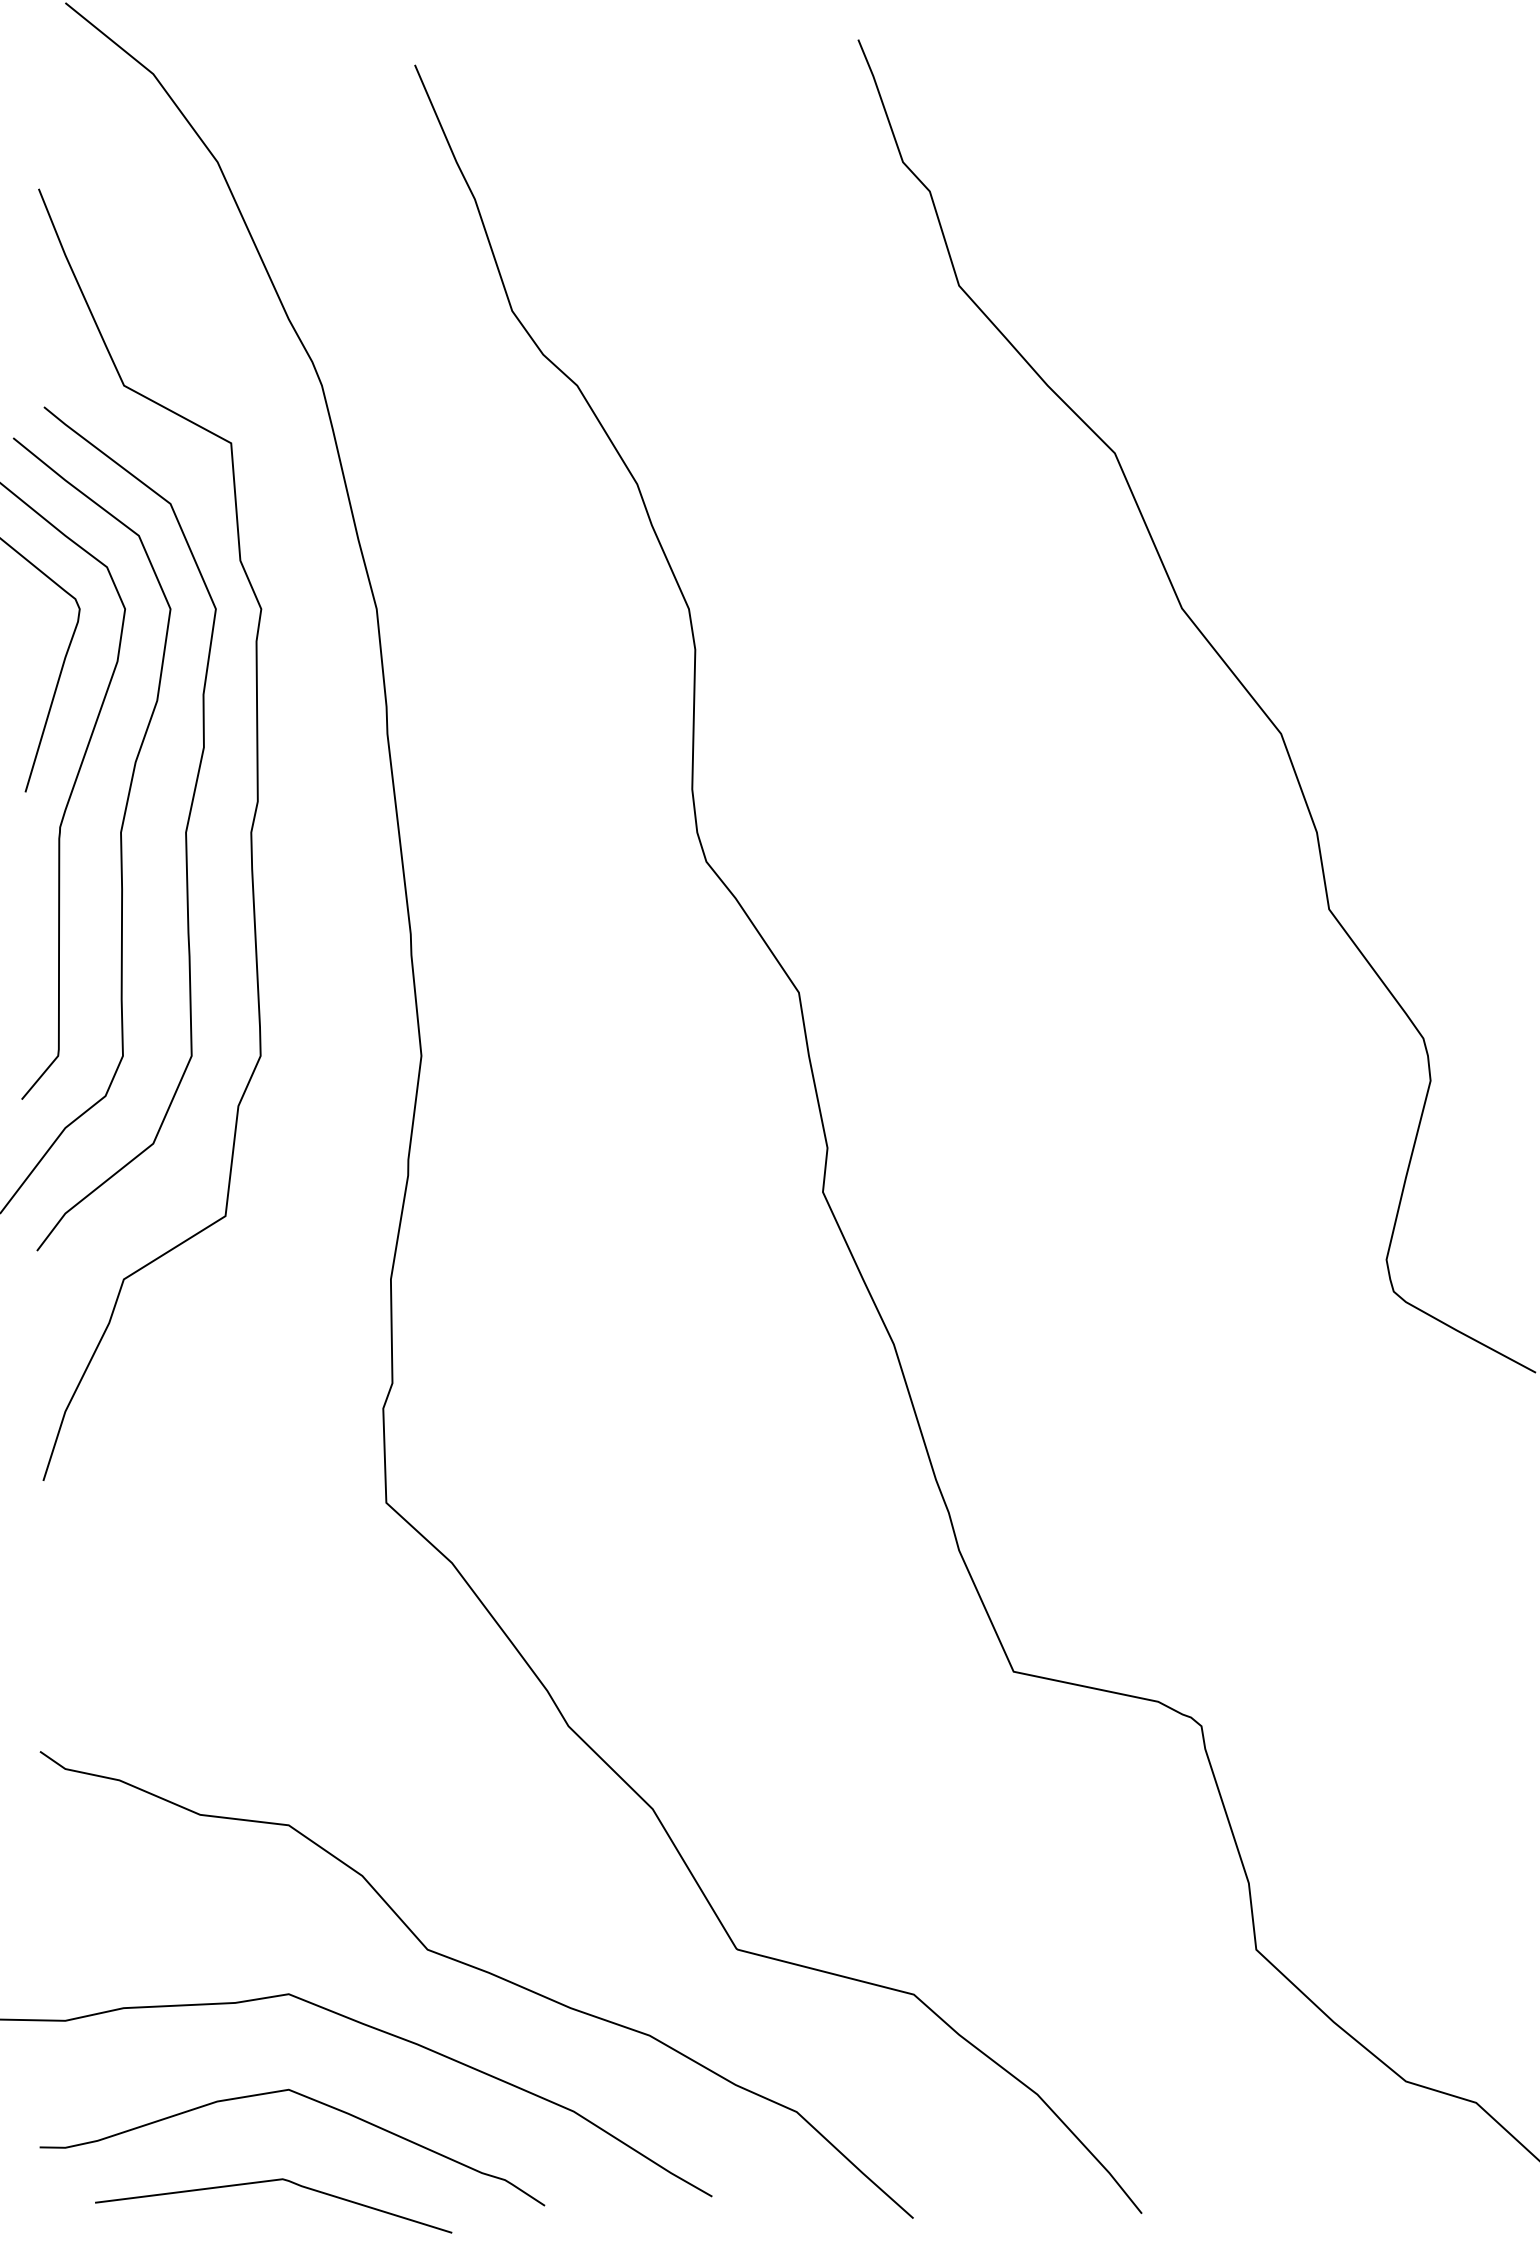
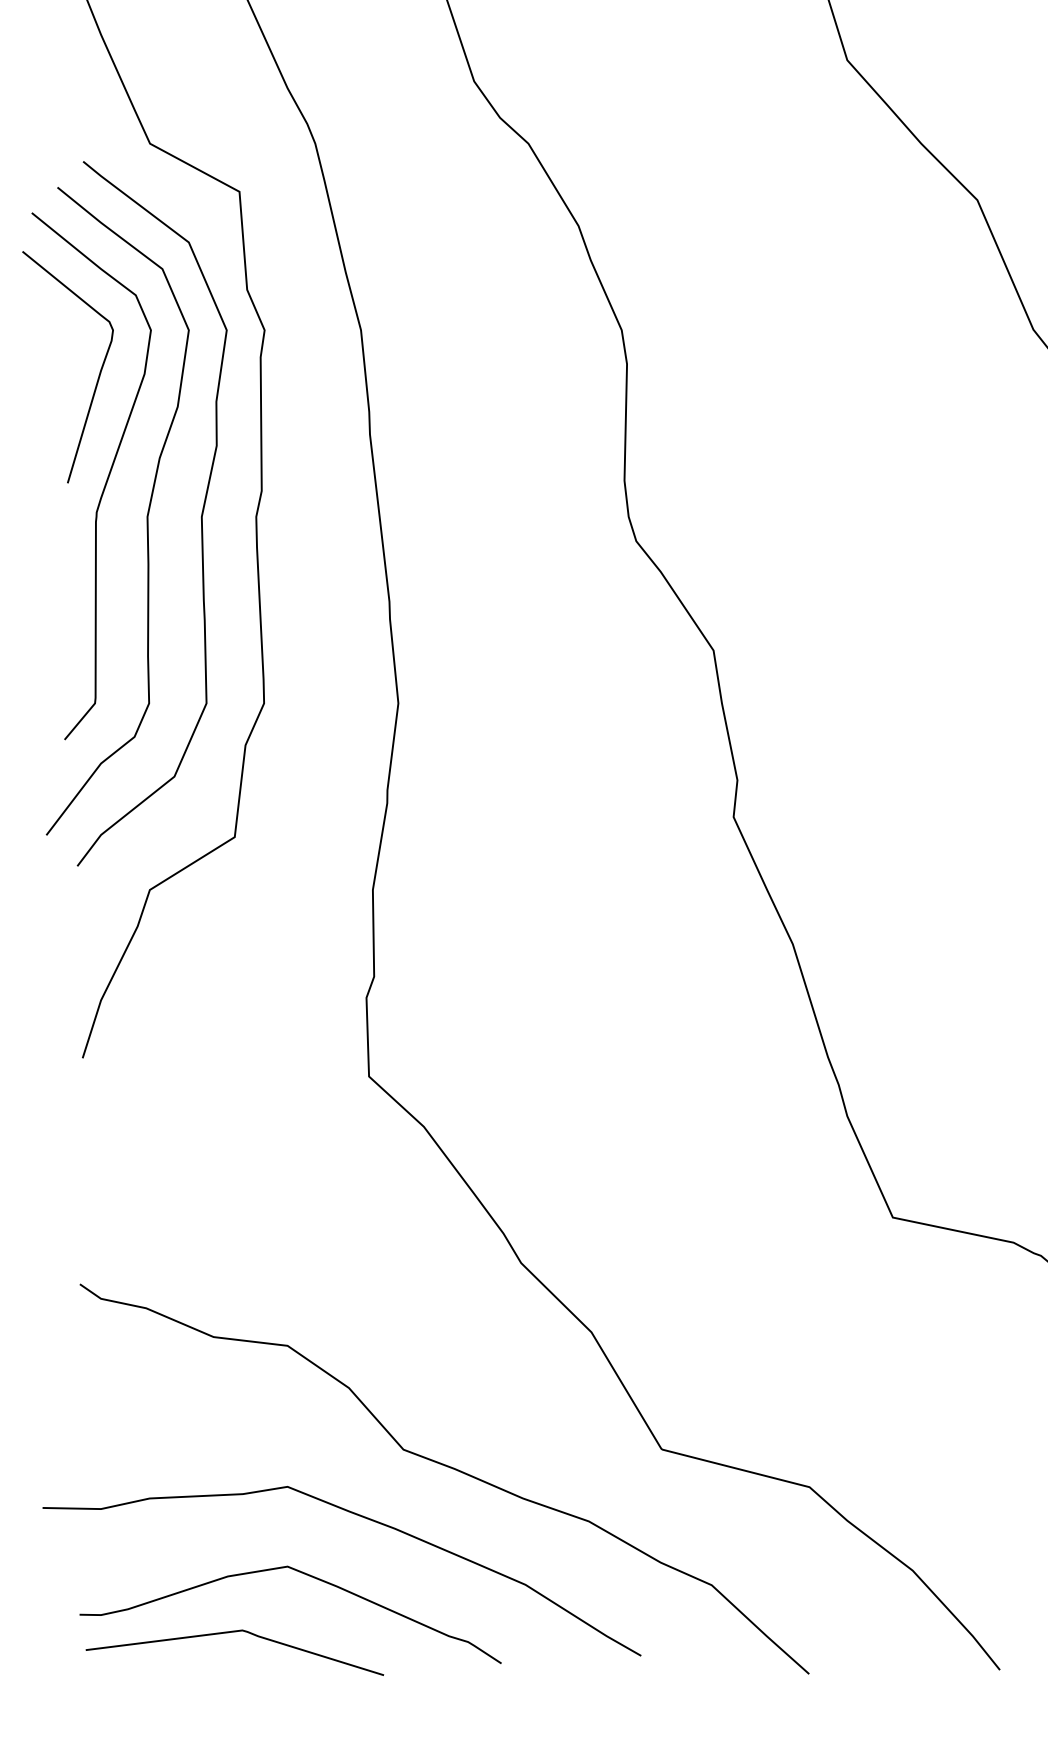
line: (273, 2181) -> (234, 1632), moved

